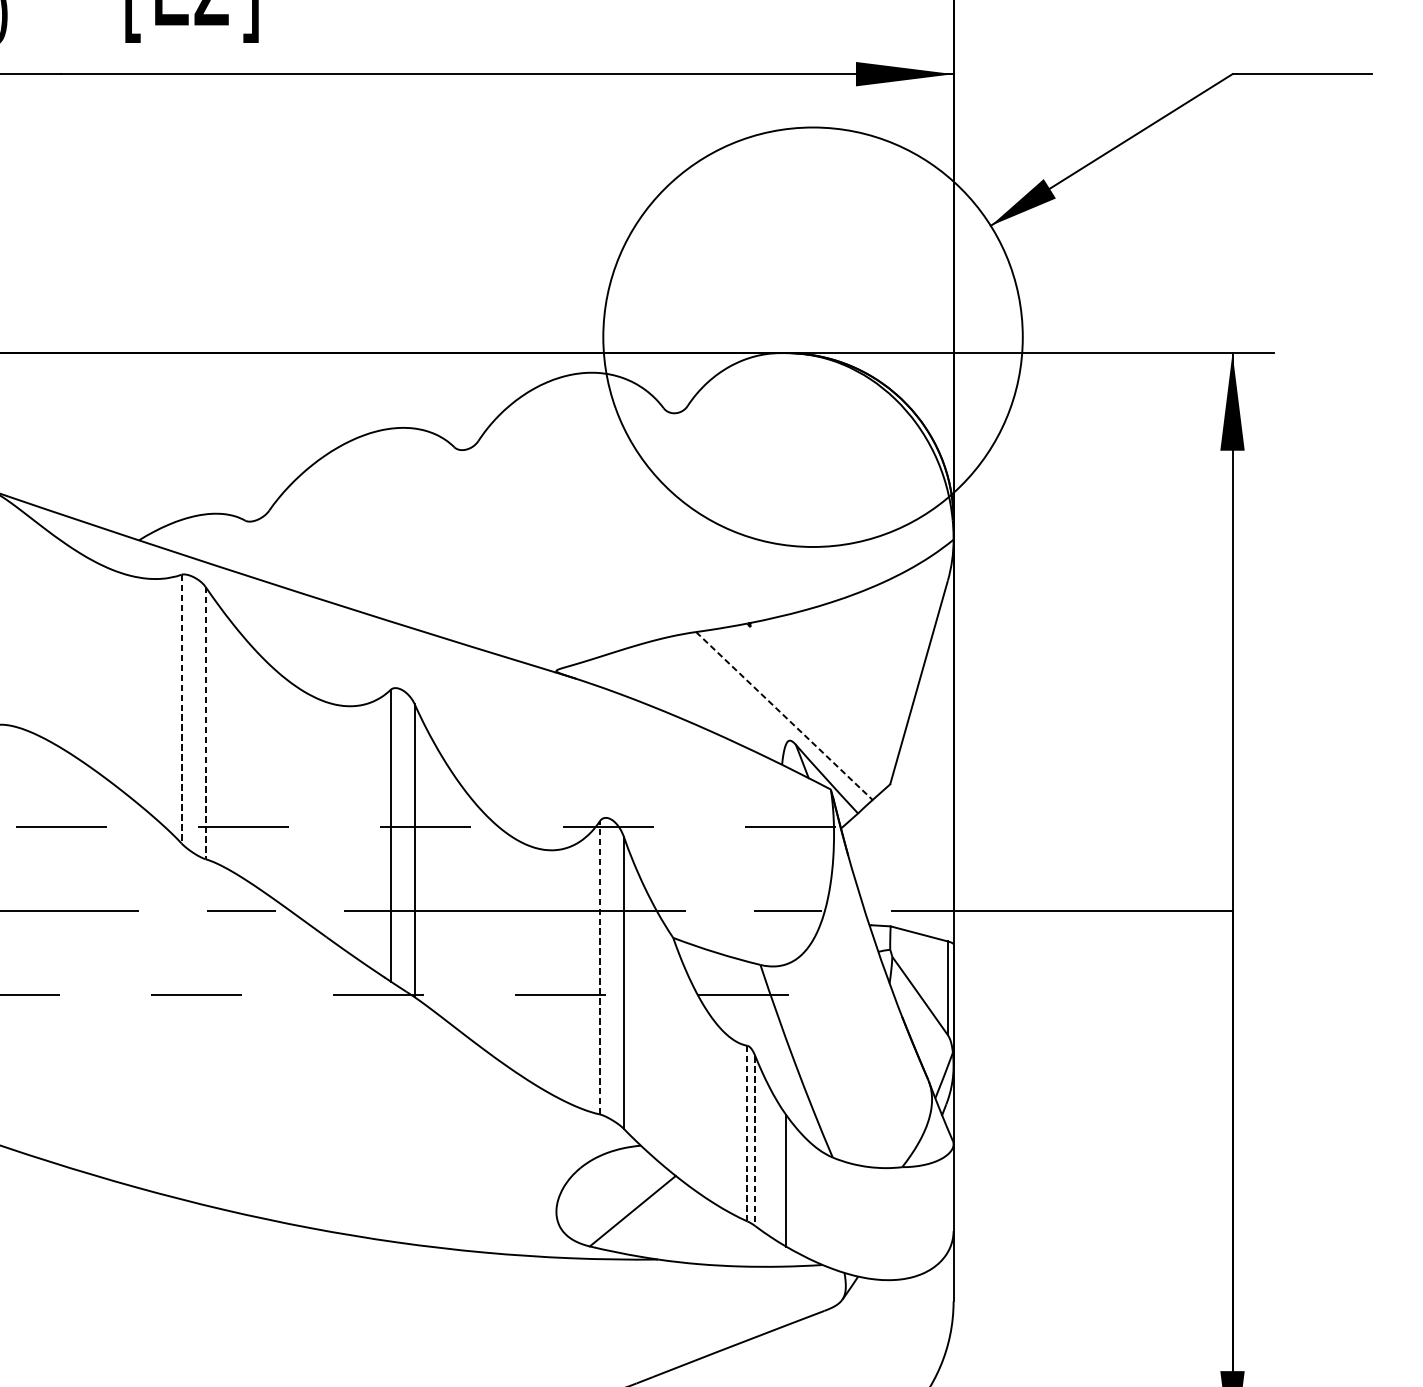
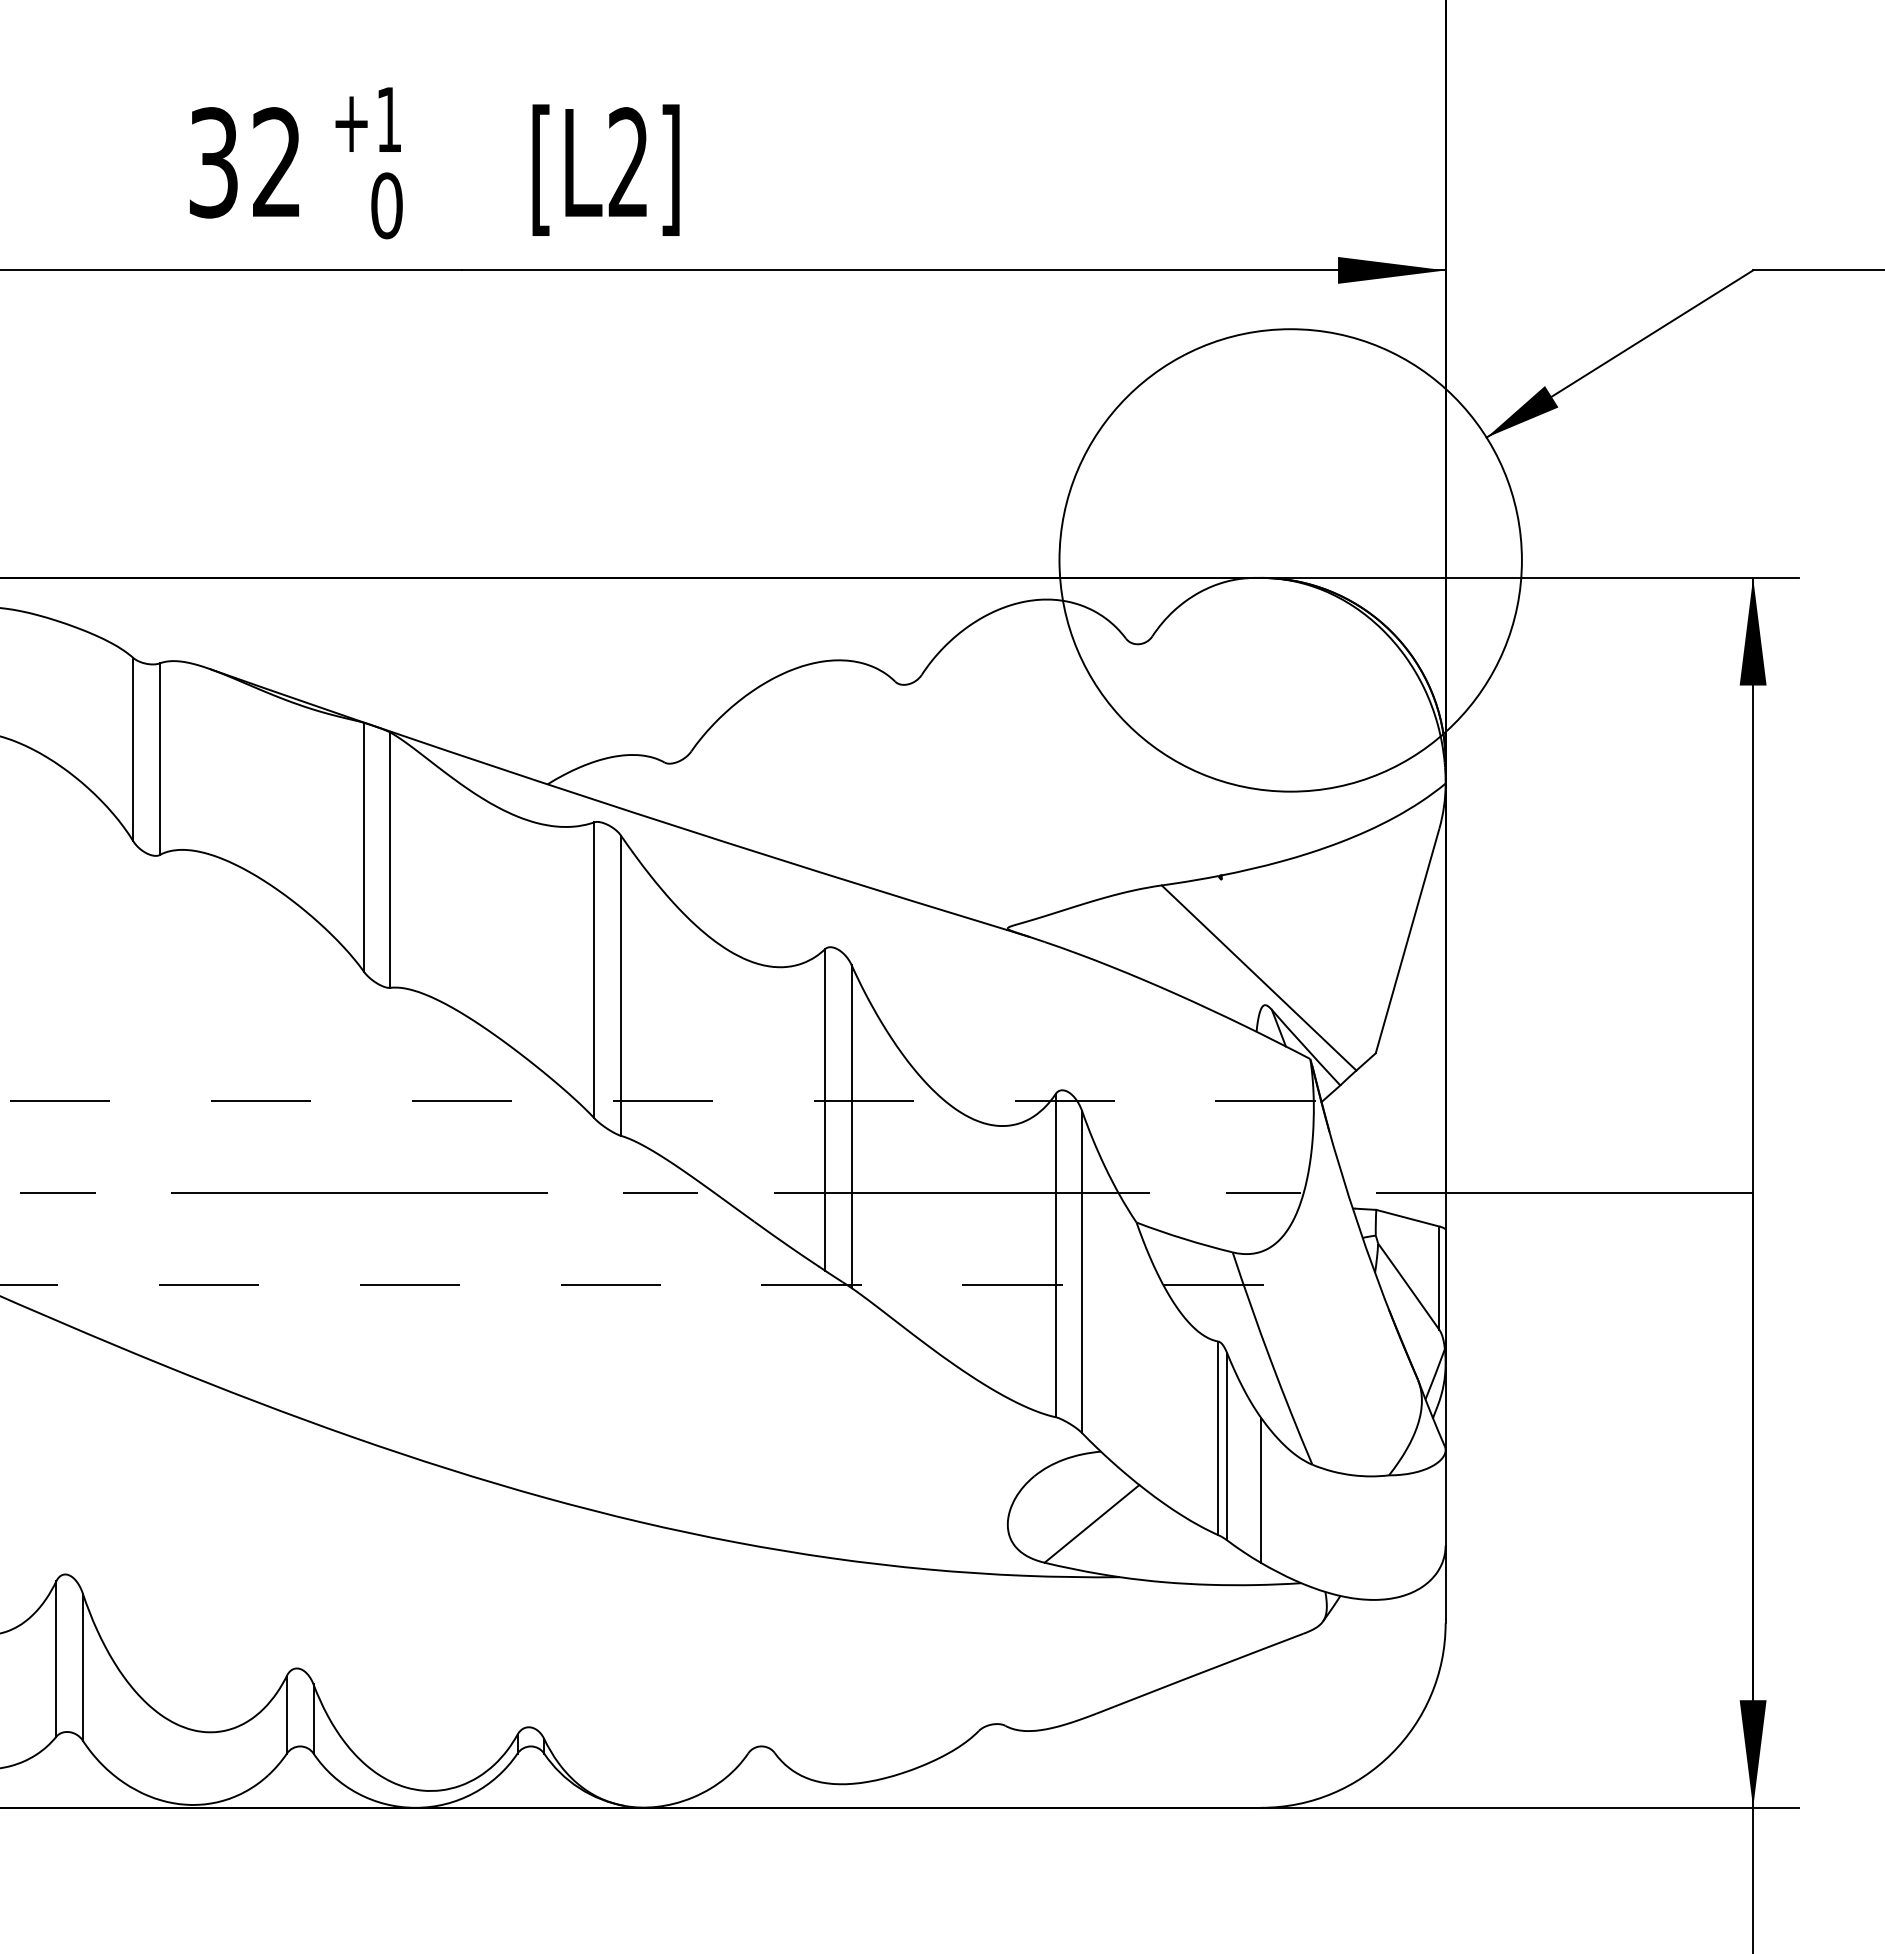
line: (181, 709) -> (594, 970), dashed -> solid
line: (784, 716) -> (1259, 978), dashed -> solid
line: (206, 723) -> (621, 986), dashed -> solid
line: (599, 967) -> (1055, 1255), dashed -> solid
line: (747, 1133) -> (1218, 1438), dashed -> solid
line: (755, 1140) -> (1227, 1446), dashed -> solid

